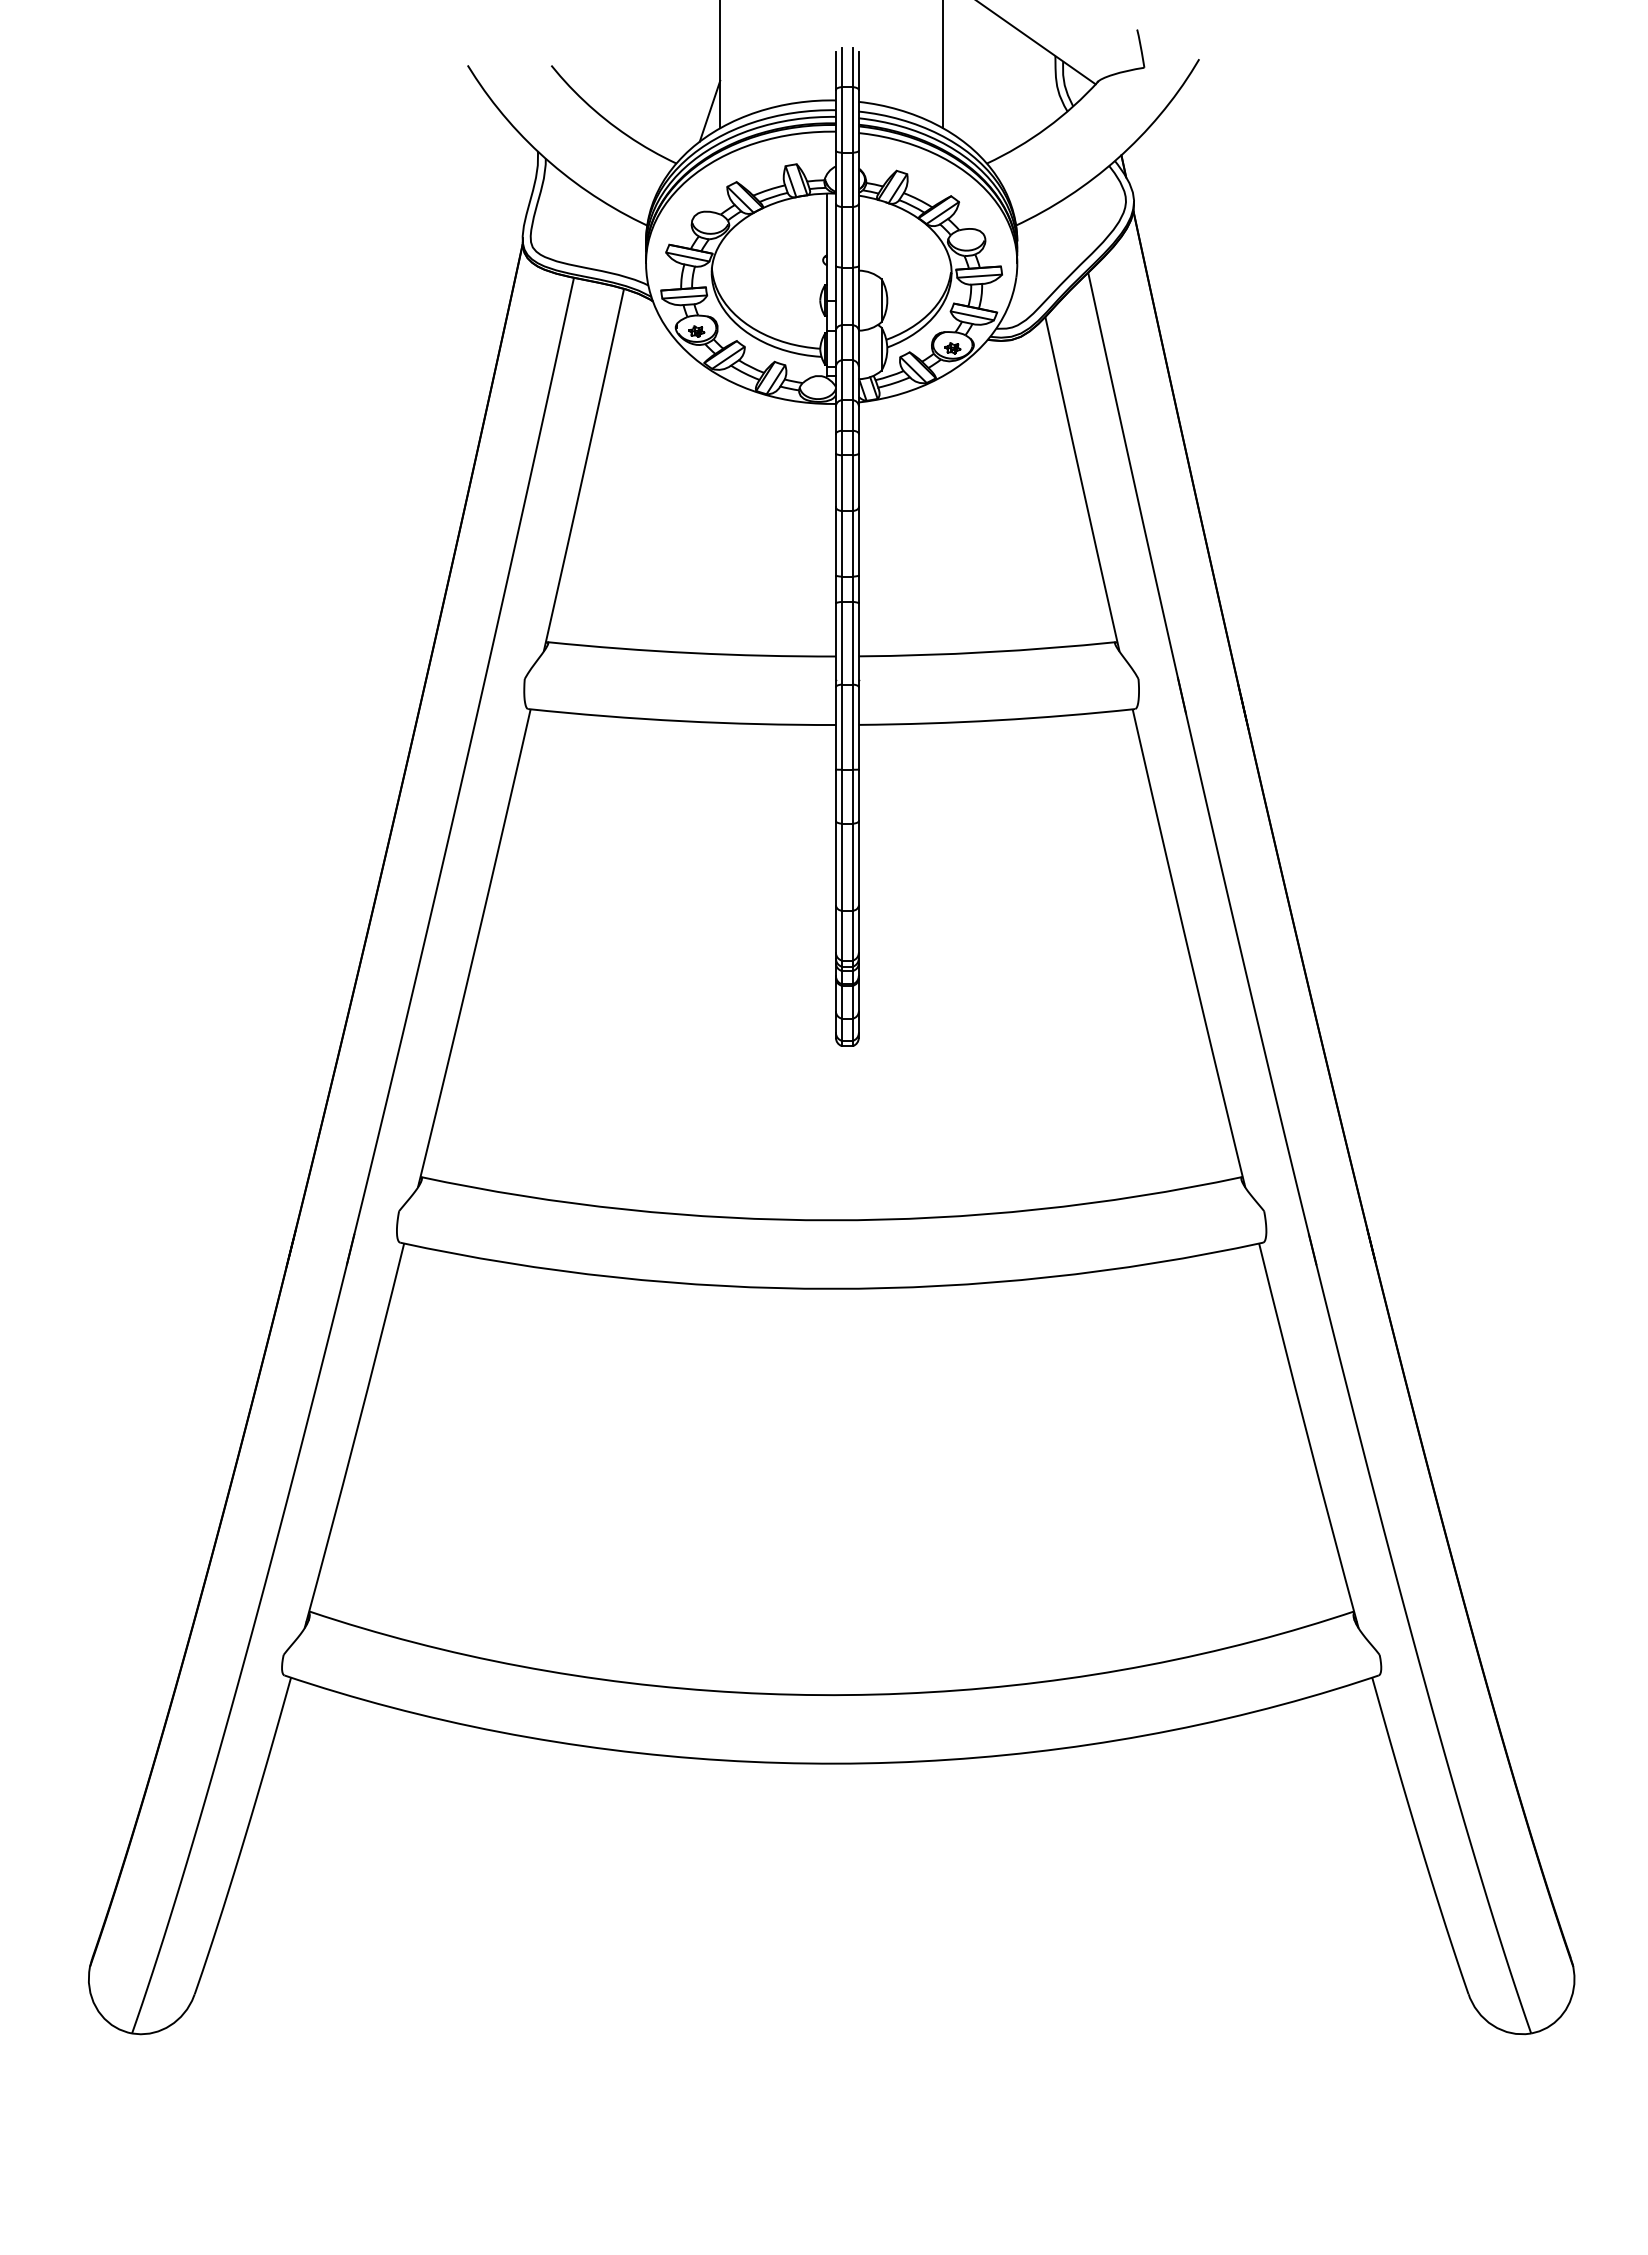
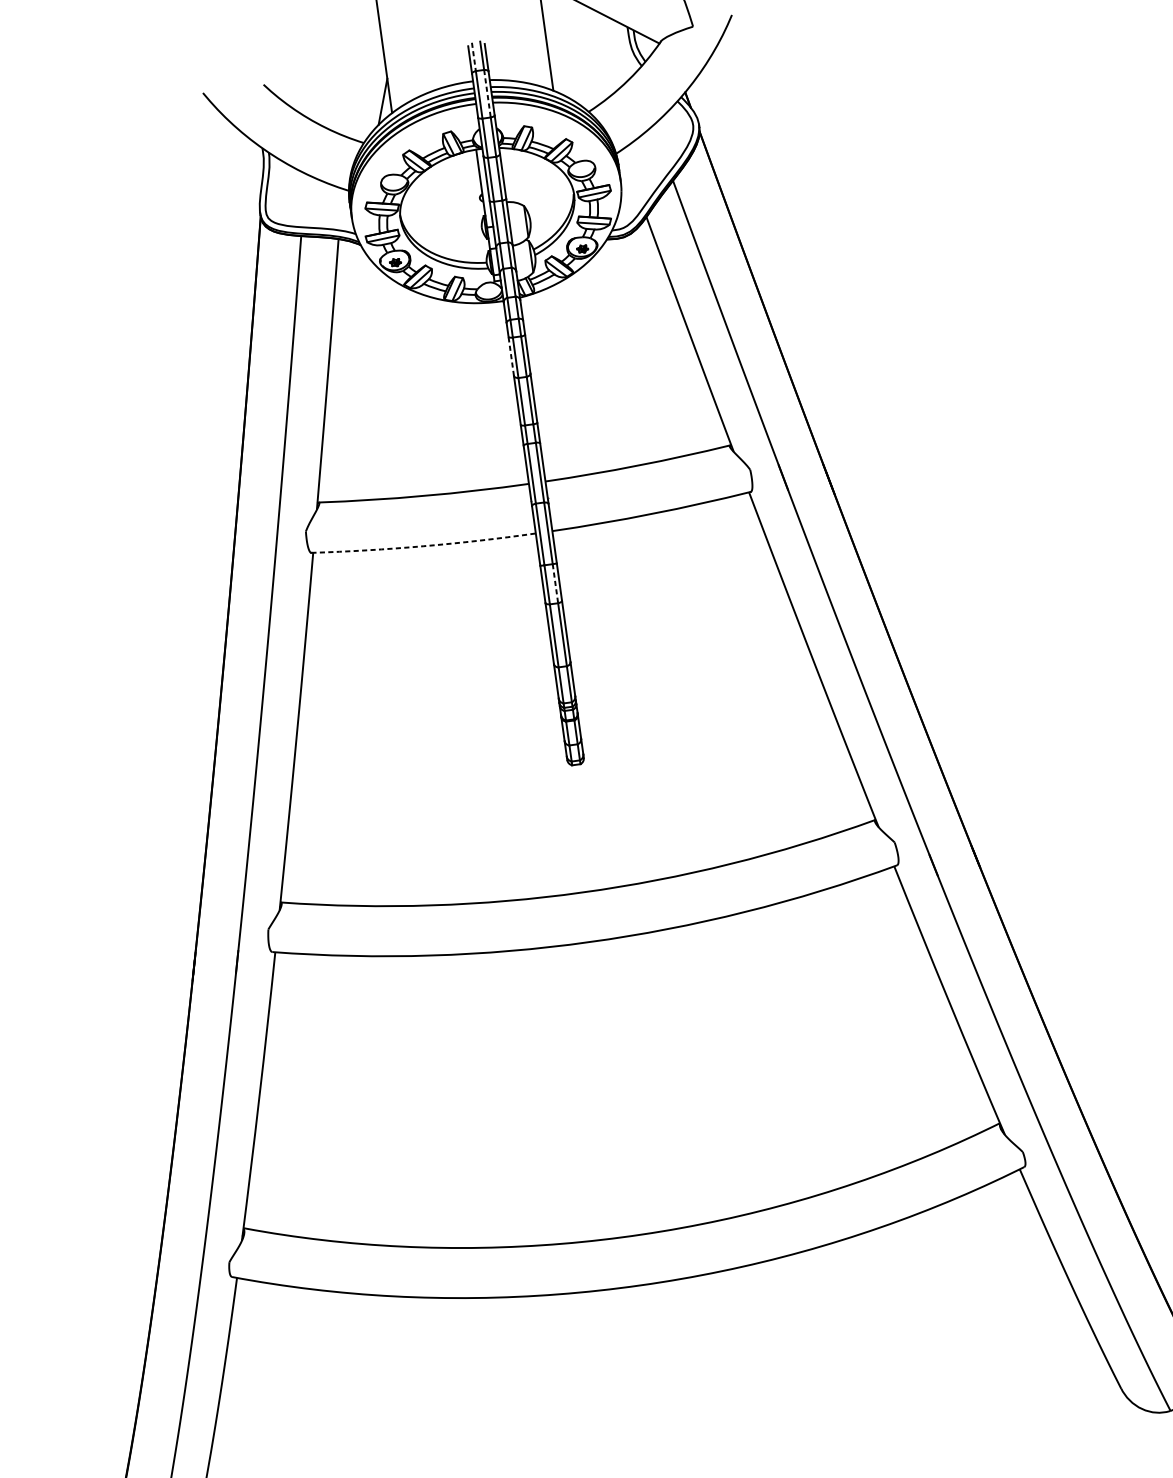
line: (841, 67) -> (473, 56), solid -> dashed
line: (853, 119) -> (487, 93), solid -> dashed
line: (835, 480) -> (510, 356), solid -> dashed
arc: (681, 721) -> (423, 546), solid -> dashed
line: (853, 796) -> (555, 583), solid -> dashed

